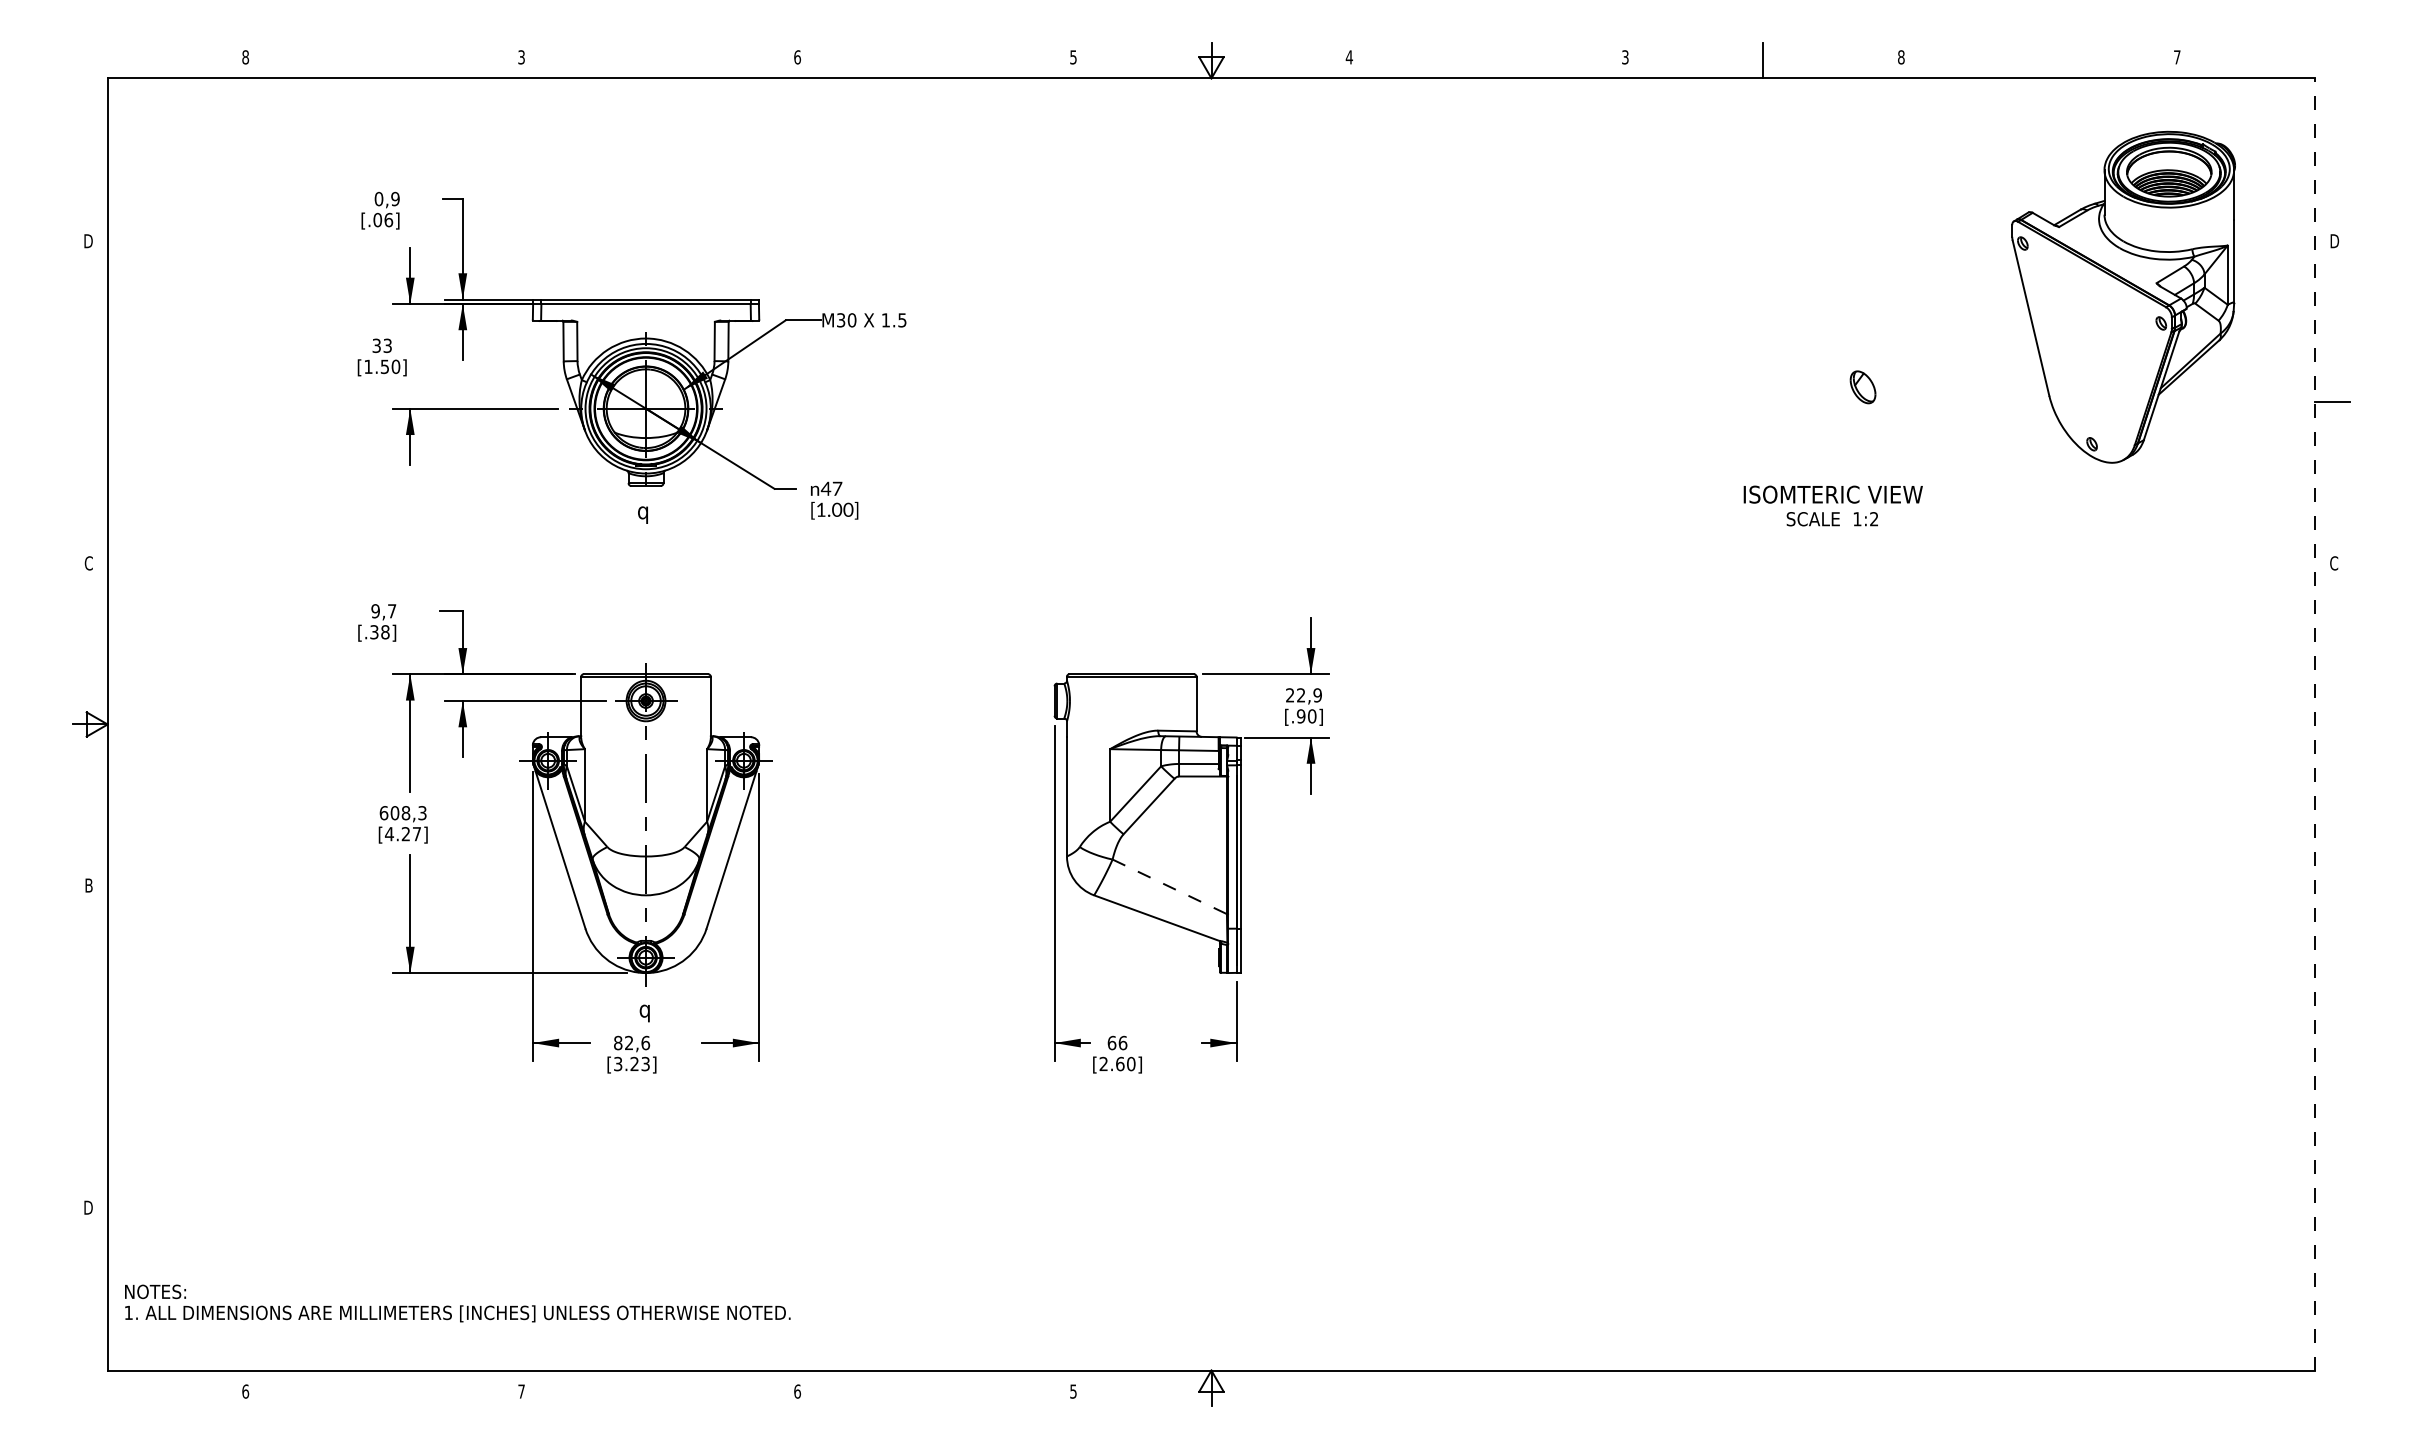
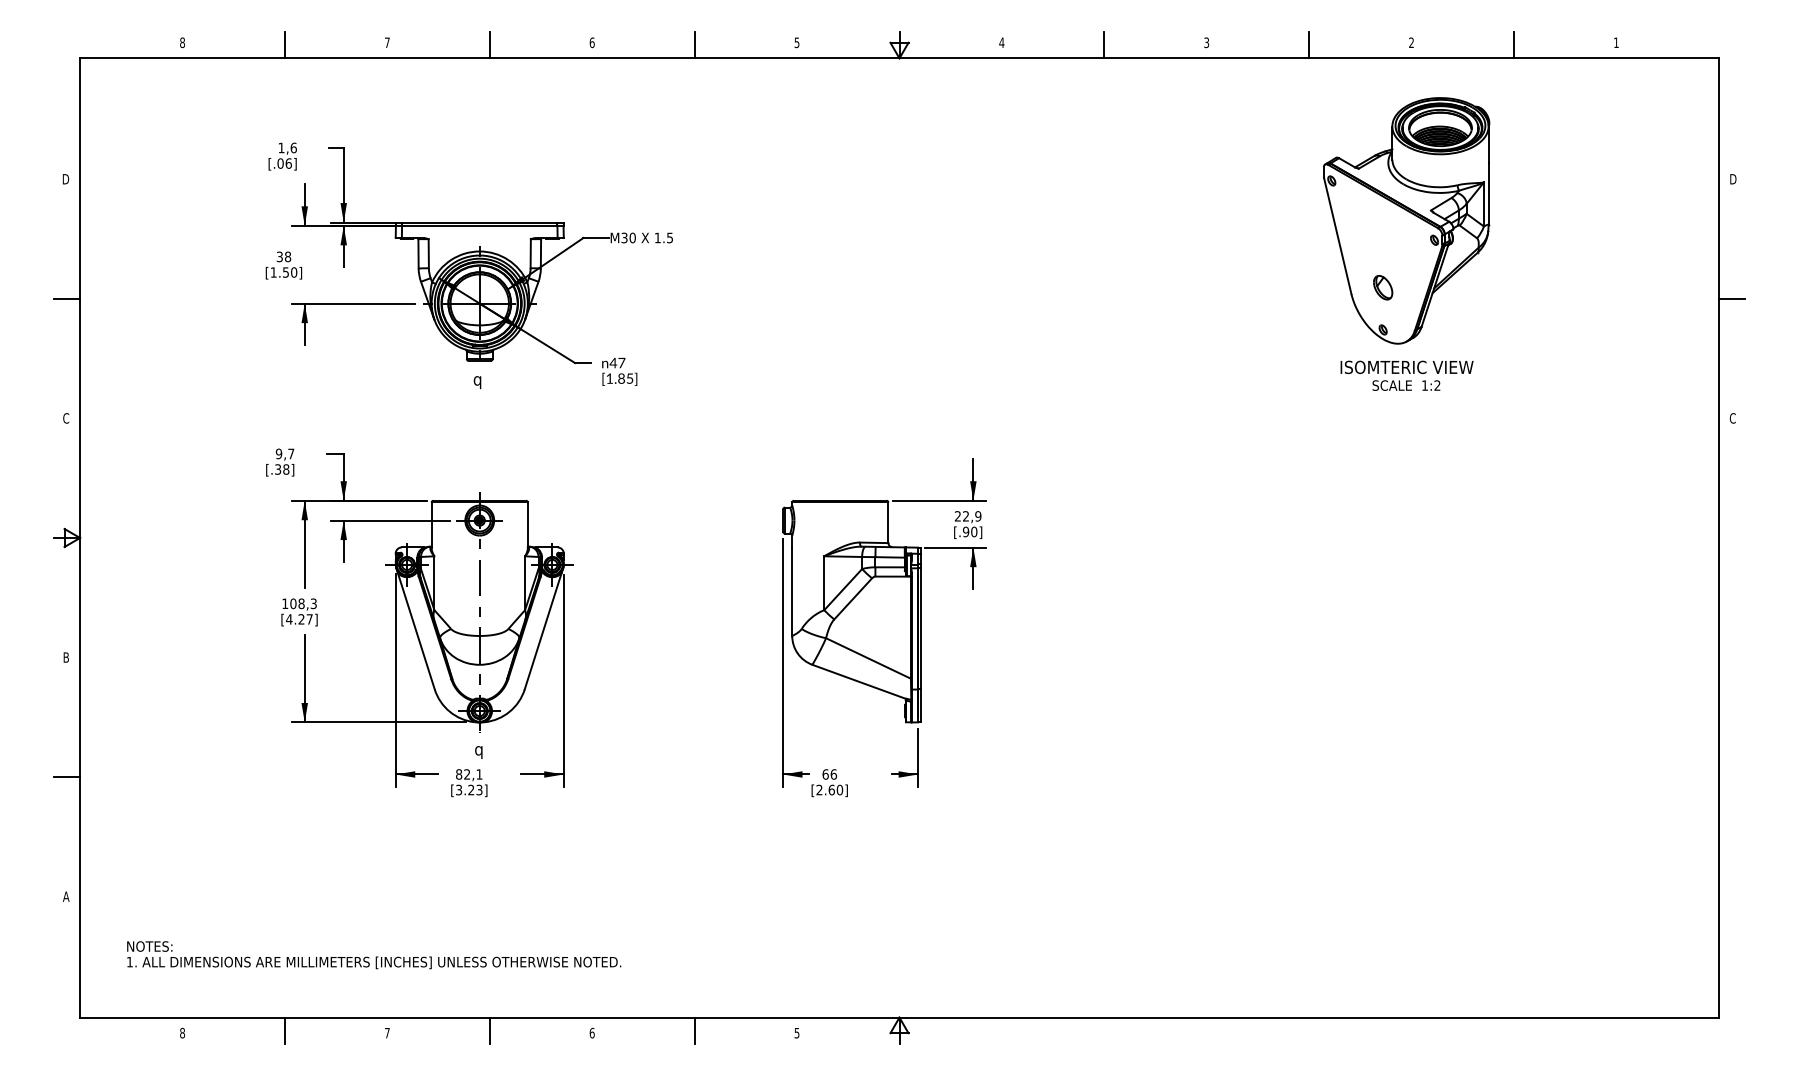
text: (521, 57) -> (387, 42), 3 -> 7
text: (1901, 57) -> (1411, 42), 8 -> 2
text: (2177, 57) -> (1616, 42), 7 -> 1
line: (383, 60) -> (284, 45), added
line: (659, 60) -> (489, 45), added
line: (935, 60) -> (694, 45), added
line: (1487, 60) -> (1104, 45), added
line: (2039, 60) -> (1514, 45), added
text: (386, 198) -> (287, 147), 0,9 -> 1,6
part: (2123, 296) -> (1406, 220), moved
text: (387, 345) -> (287, 256), 33 -> 38
line: (89, 402) -> (66, 298), added
text: (1832, 505) -> (1406, 375), moved
text: (842, 509) -> (625, 378), [1.00] -> [1.85]
line: (2315, 724) -> (1718, 538), dashed -> solid
text: (383, 813) -> (284, 604), 608,3 -> 108,3
line: (1170, 887) -> (869, 658), dashed -> solid
text: (645, 1042) -> (479, 774), 82,6 -> 82,1
line: (89, 1046) -> (66, 777), added
text: (88, 1207) -> (65, 896), D -> A
text: (457, 1303) -> (373, 955), moved
line: (383, 1387) -> (284, 1030), added
line: (659, 1387) -> (489, 1030), added
line: (935, 1387) -> (694, 1030), added
text: (245, 1391) -> (182, 1033), 6 -> 8

